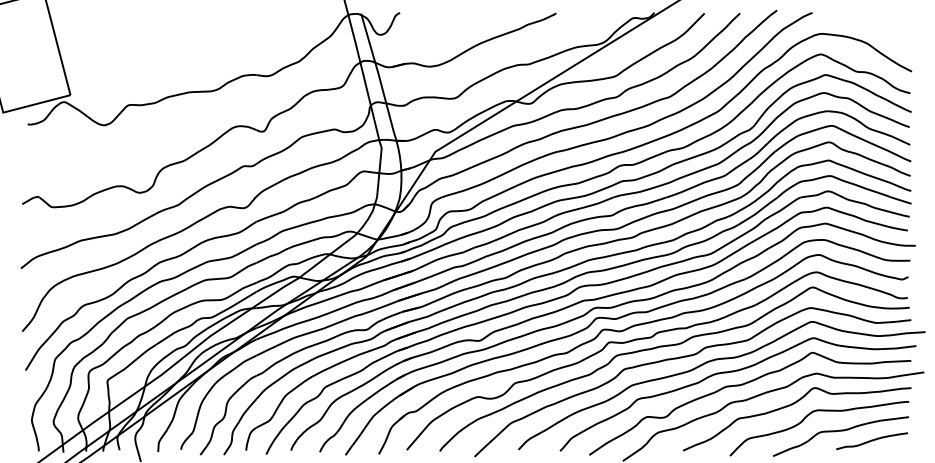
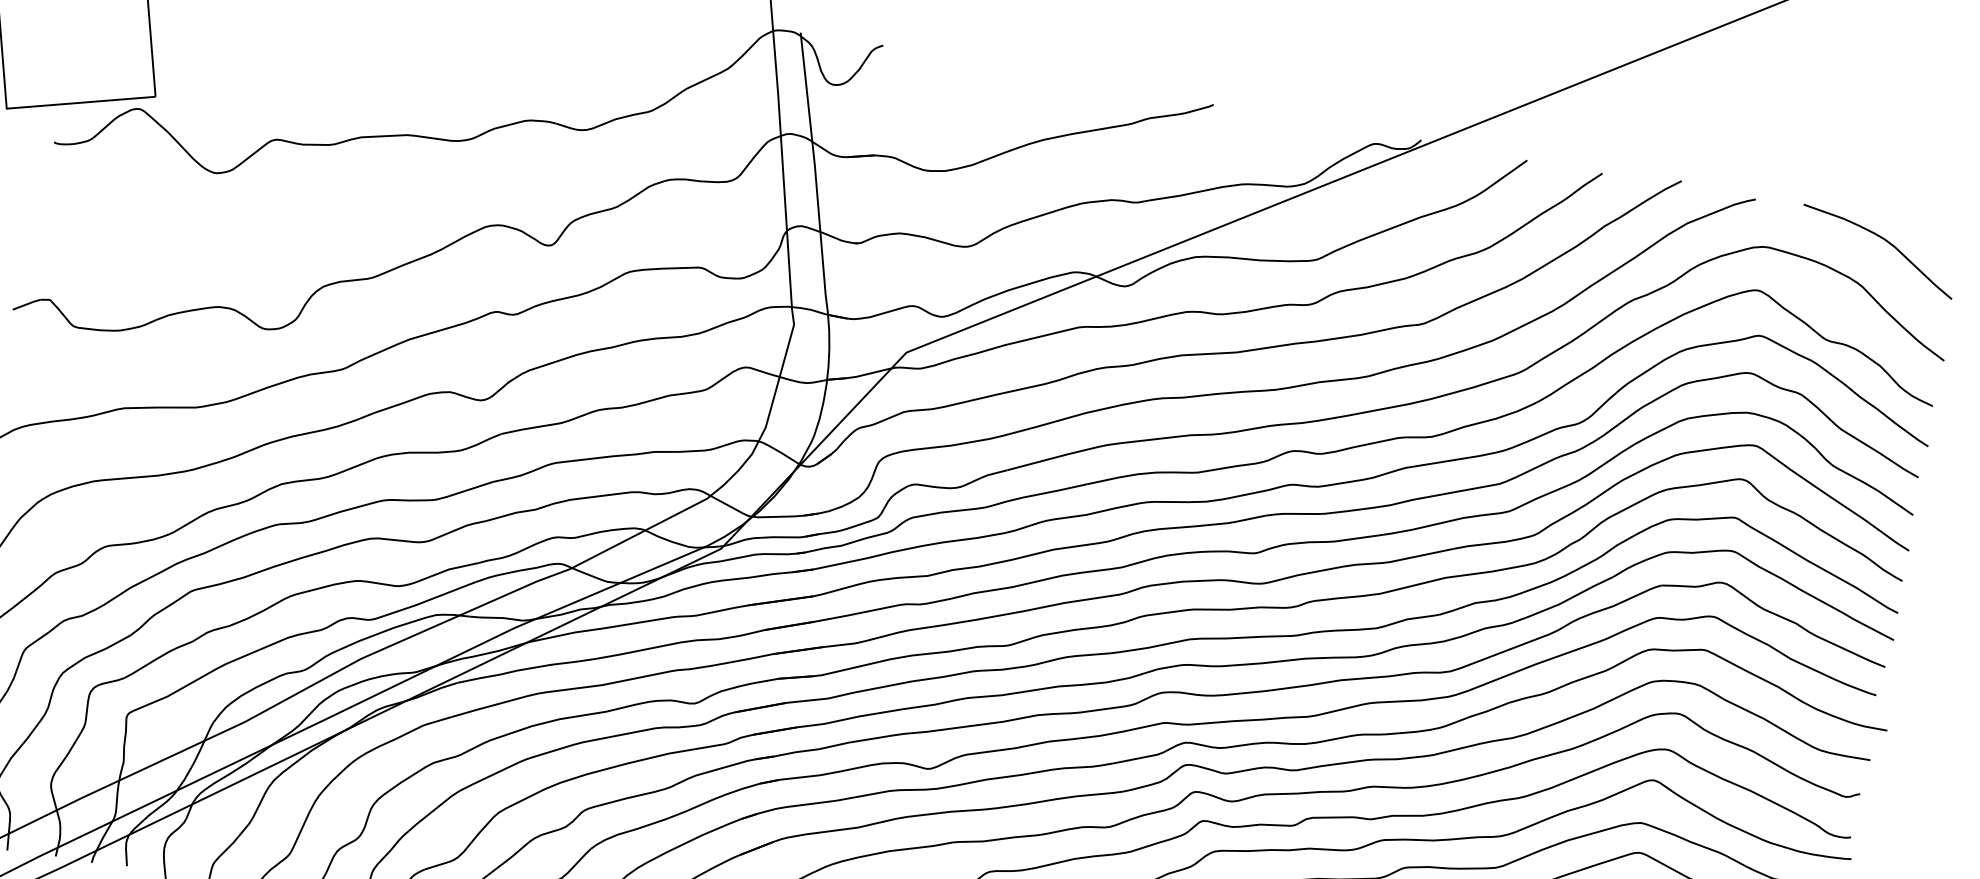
curve: (875, 22) -> (1885, 243), added

